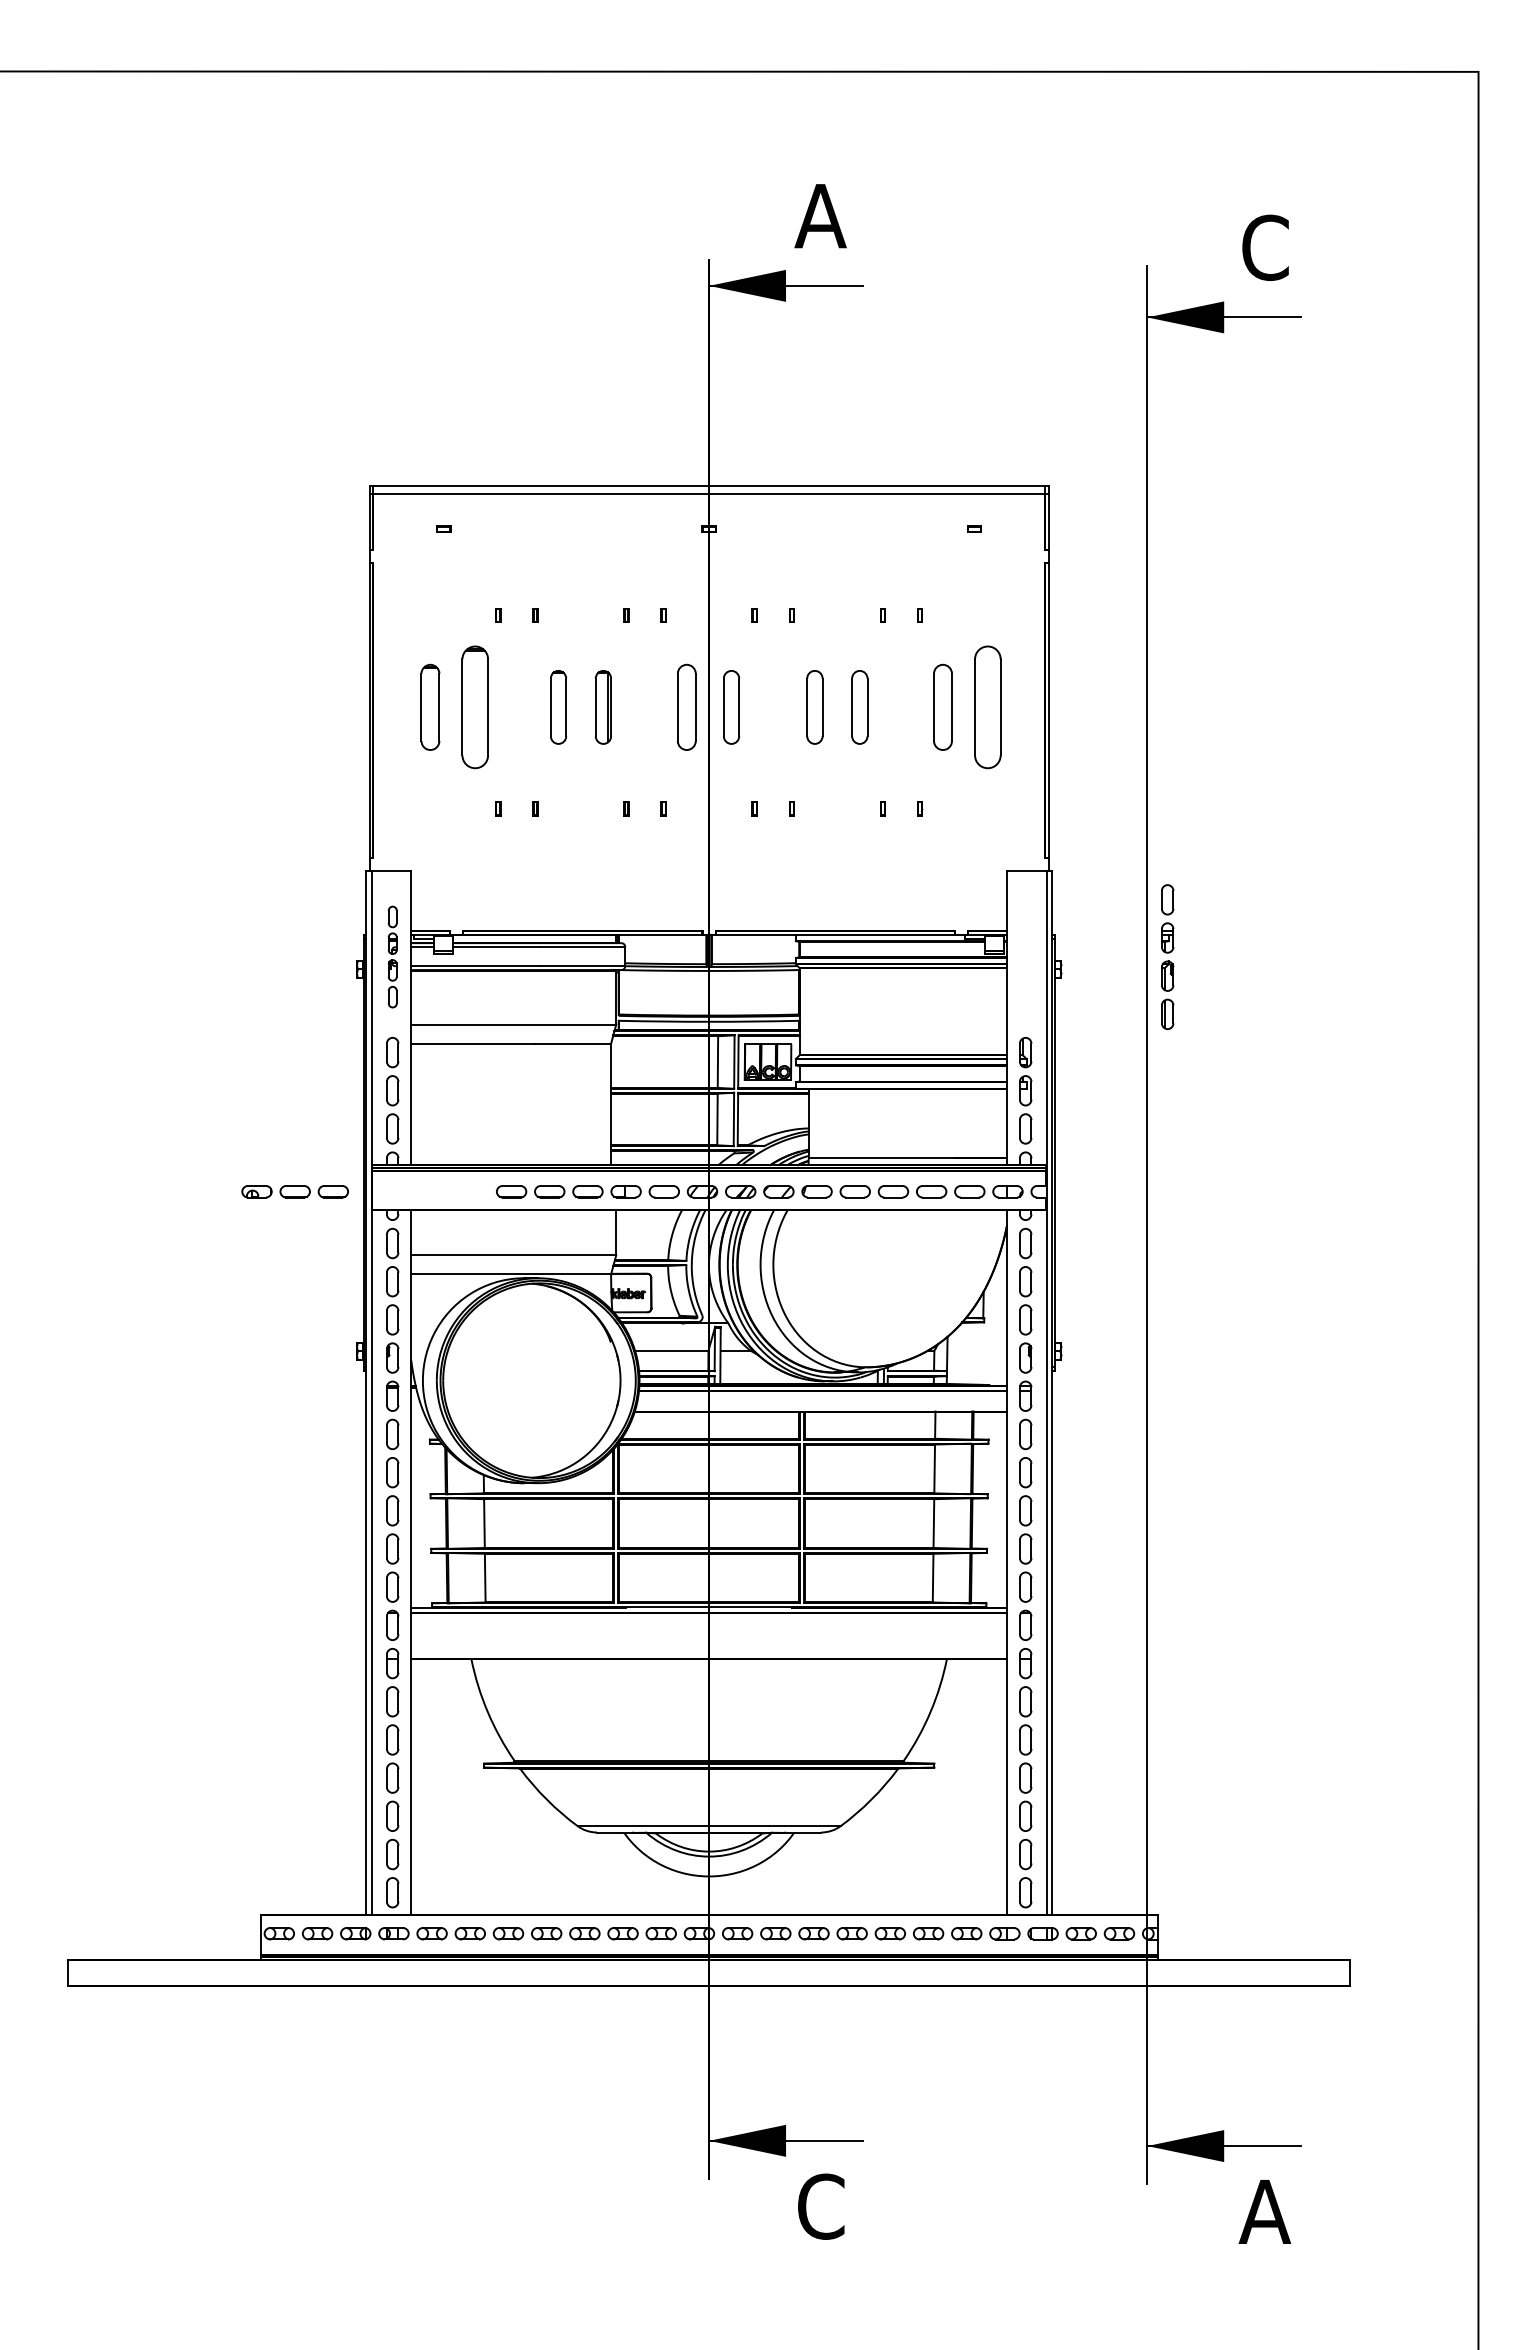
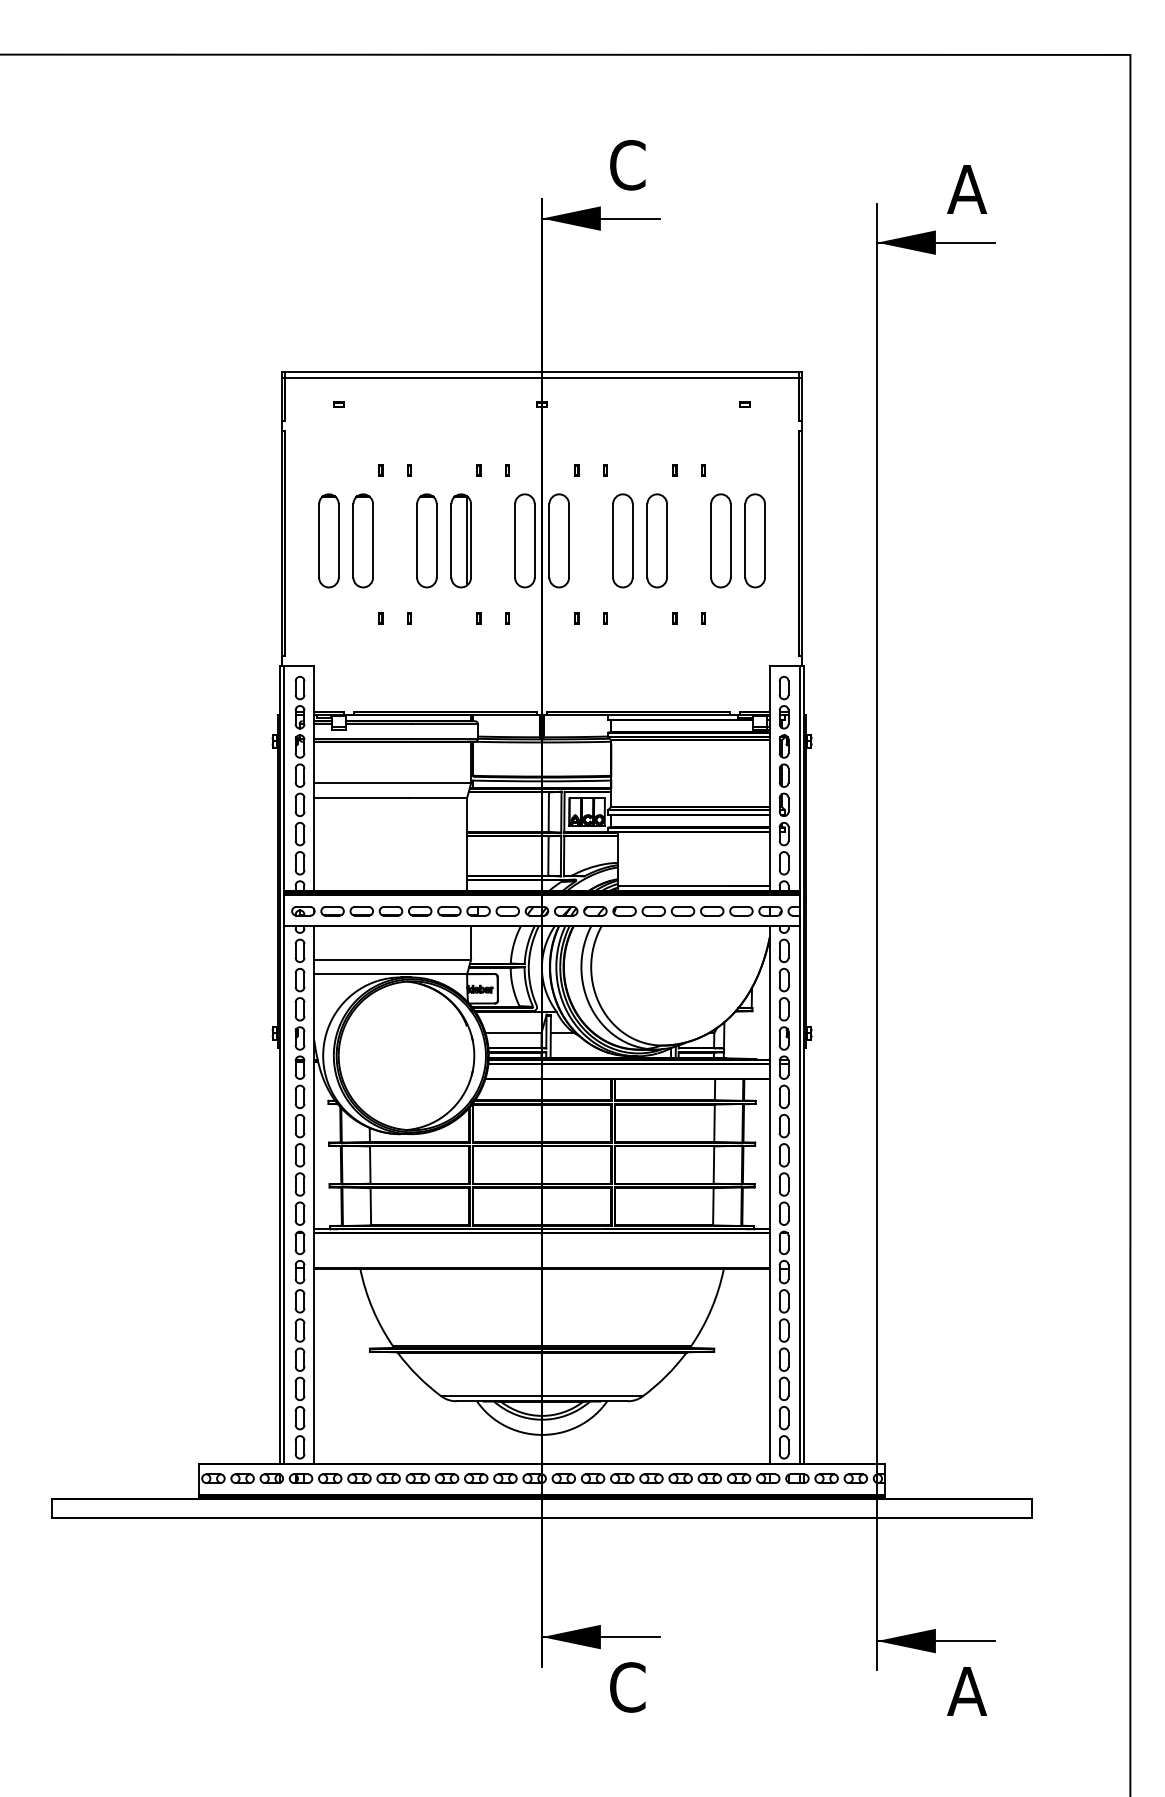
text: (820, 216) -> (627, 165), A -> C
text: (1264, 247) -> (966, 189), C -> A
part: (430, 707) -> (329, 541), size x1.43
part: (558, 707) -> (426, 541), size x1.67
part: (603, 707) -> (461, 541), size x1.67
part: (686, 707) -> (524, 541), size x1.43
part: (731, 707) -> (559, 541), size x1.67
part: (814, 707) -> (622, 541), size x1.67
part: (859, 707) -> (657, 541), size x1.67
part: (942, 707) -> (720, 541), size x1.43
part: (392, 956) -> (299, 731), size x1.43
part: (1167, 956) -> (783, 731), moved
part: (294, 1191) -> (332, 911), moved

